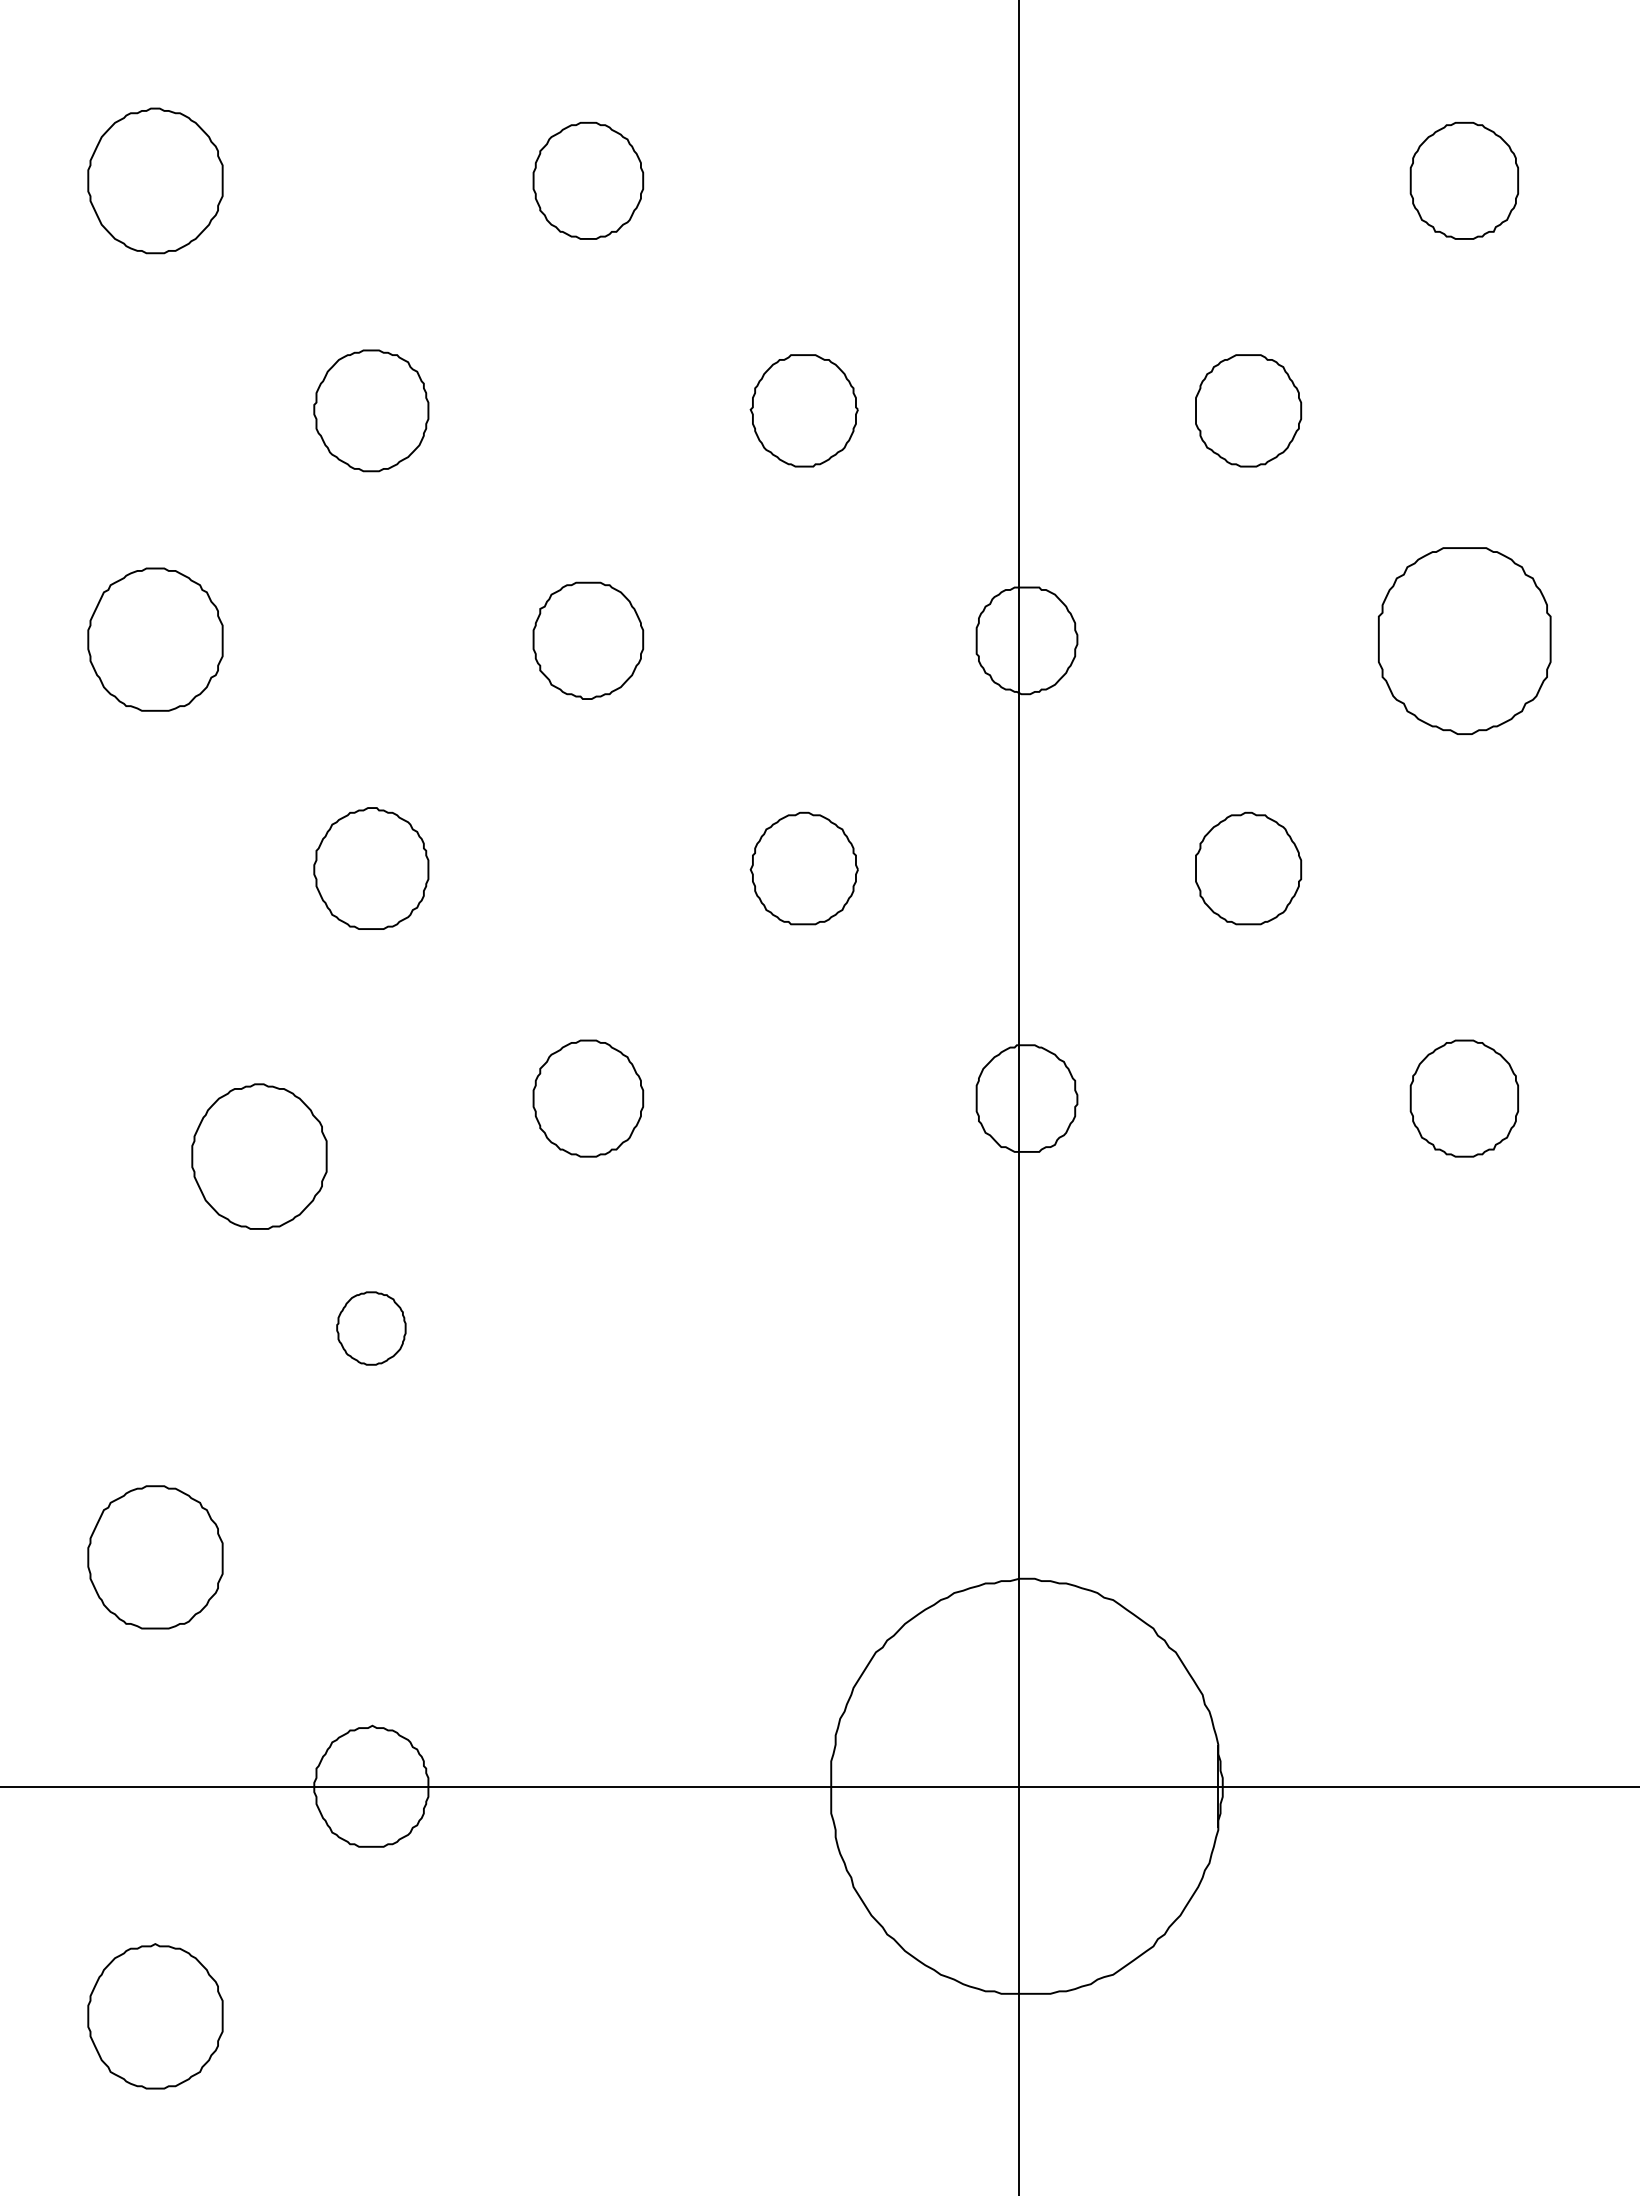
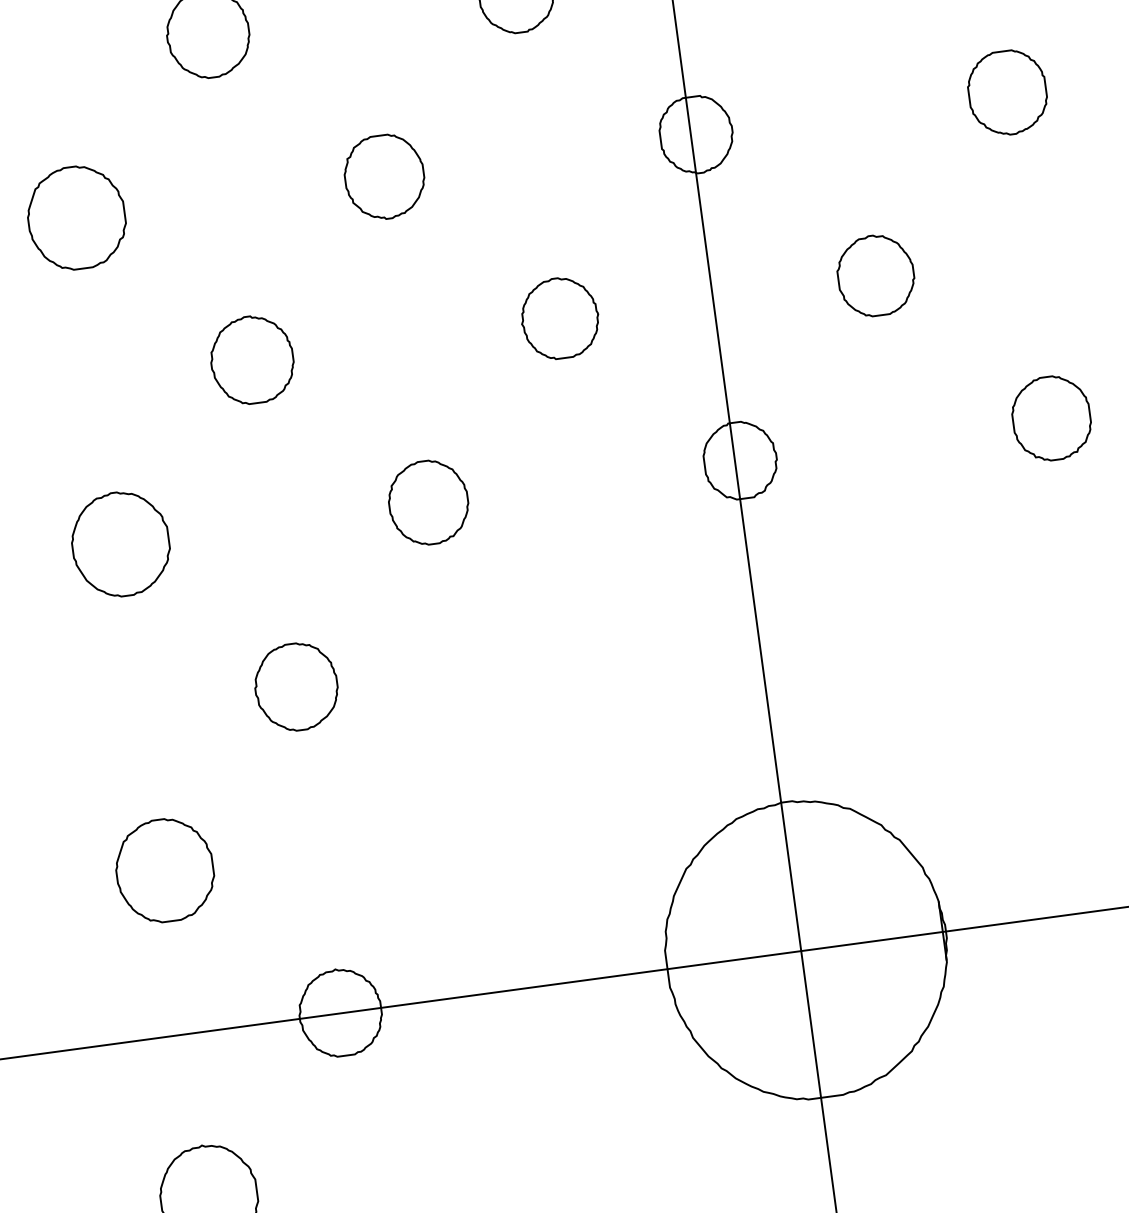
part: (1463, 640) -> (1006, 92), size x0.62
part: (259, 1156) -> (120, 544), moved
part: (371, 1328) -> (296, 686), size x1.67

